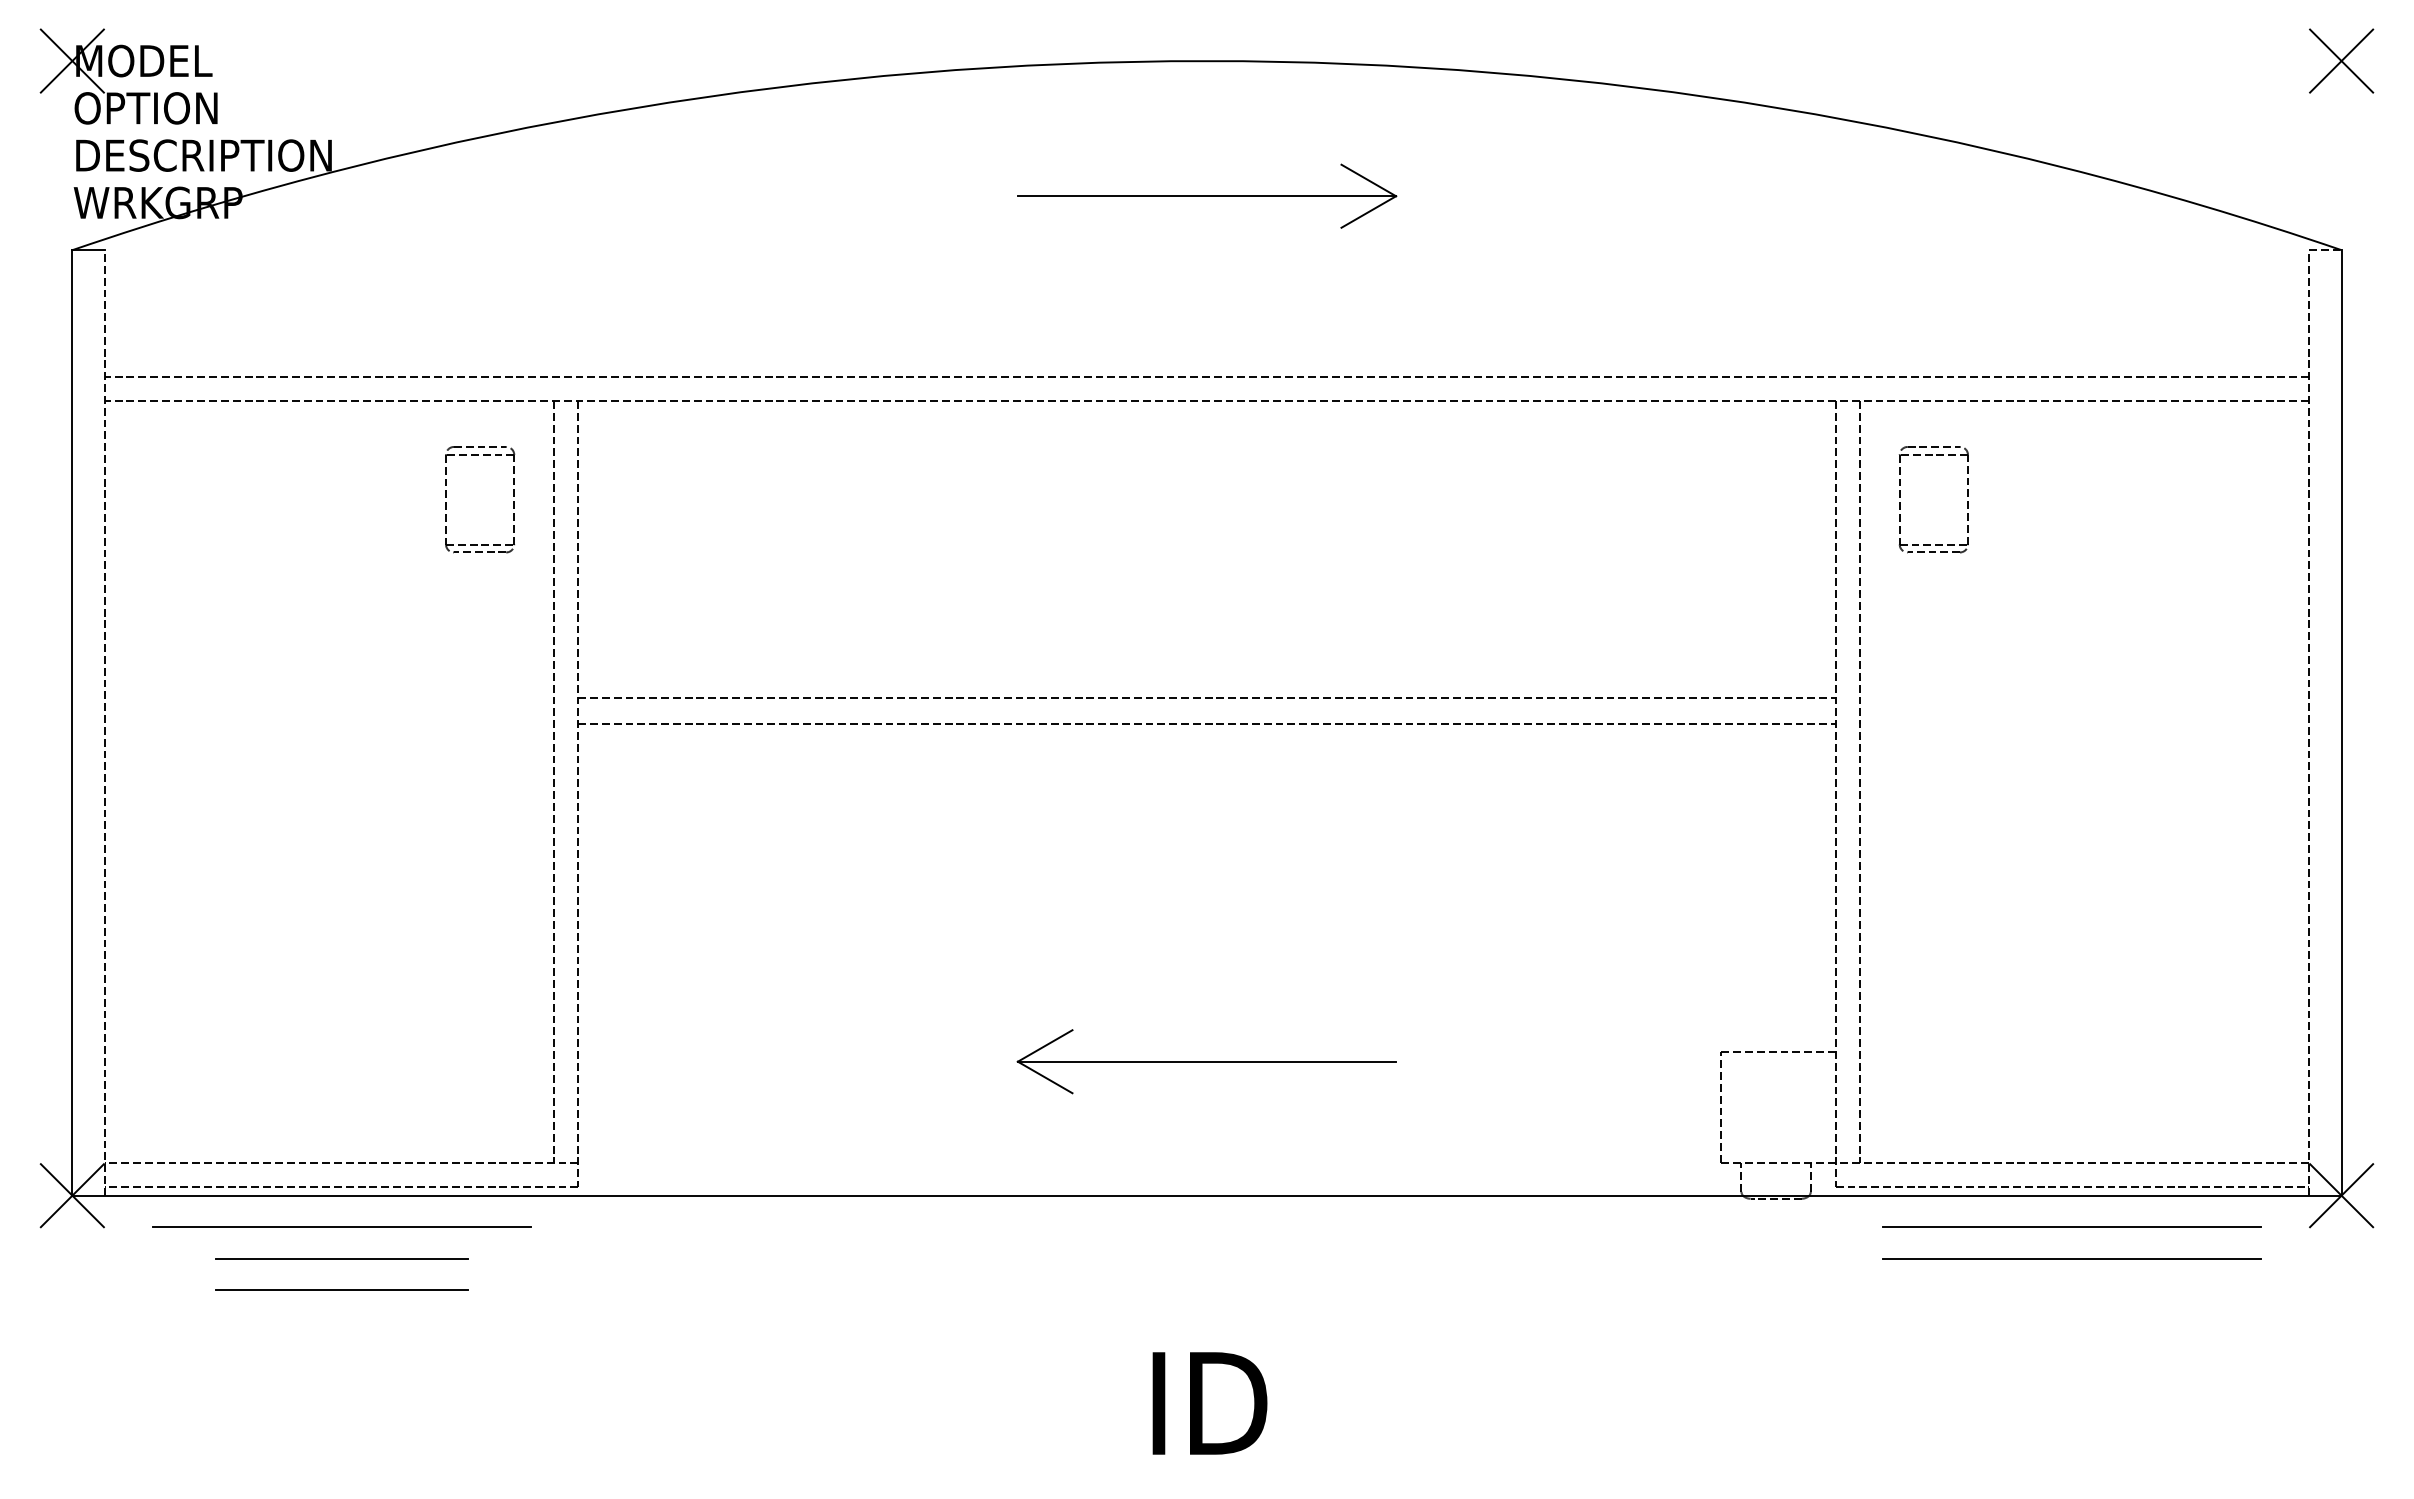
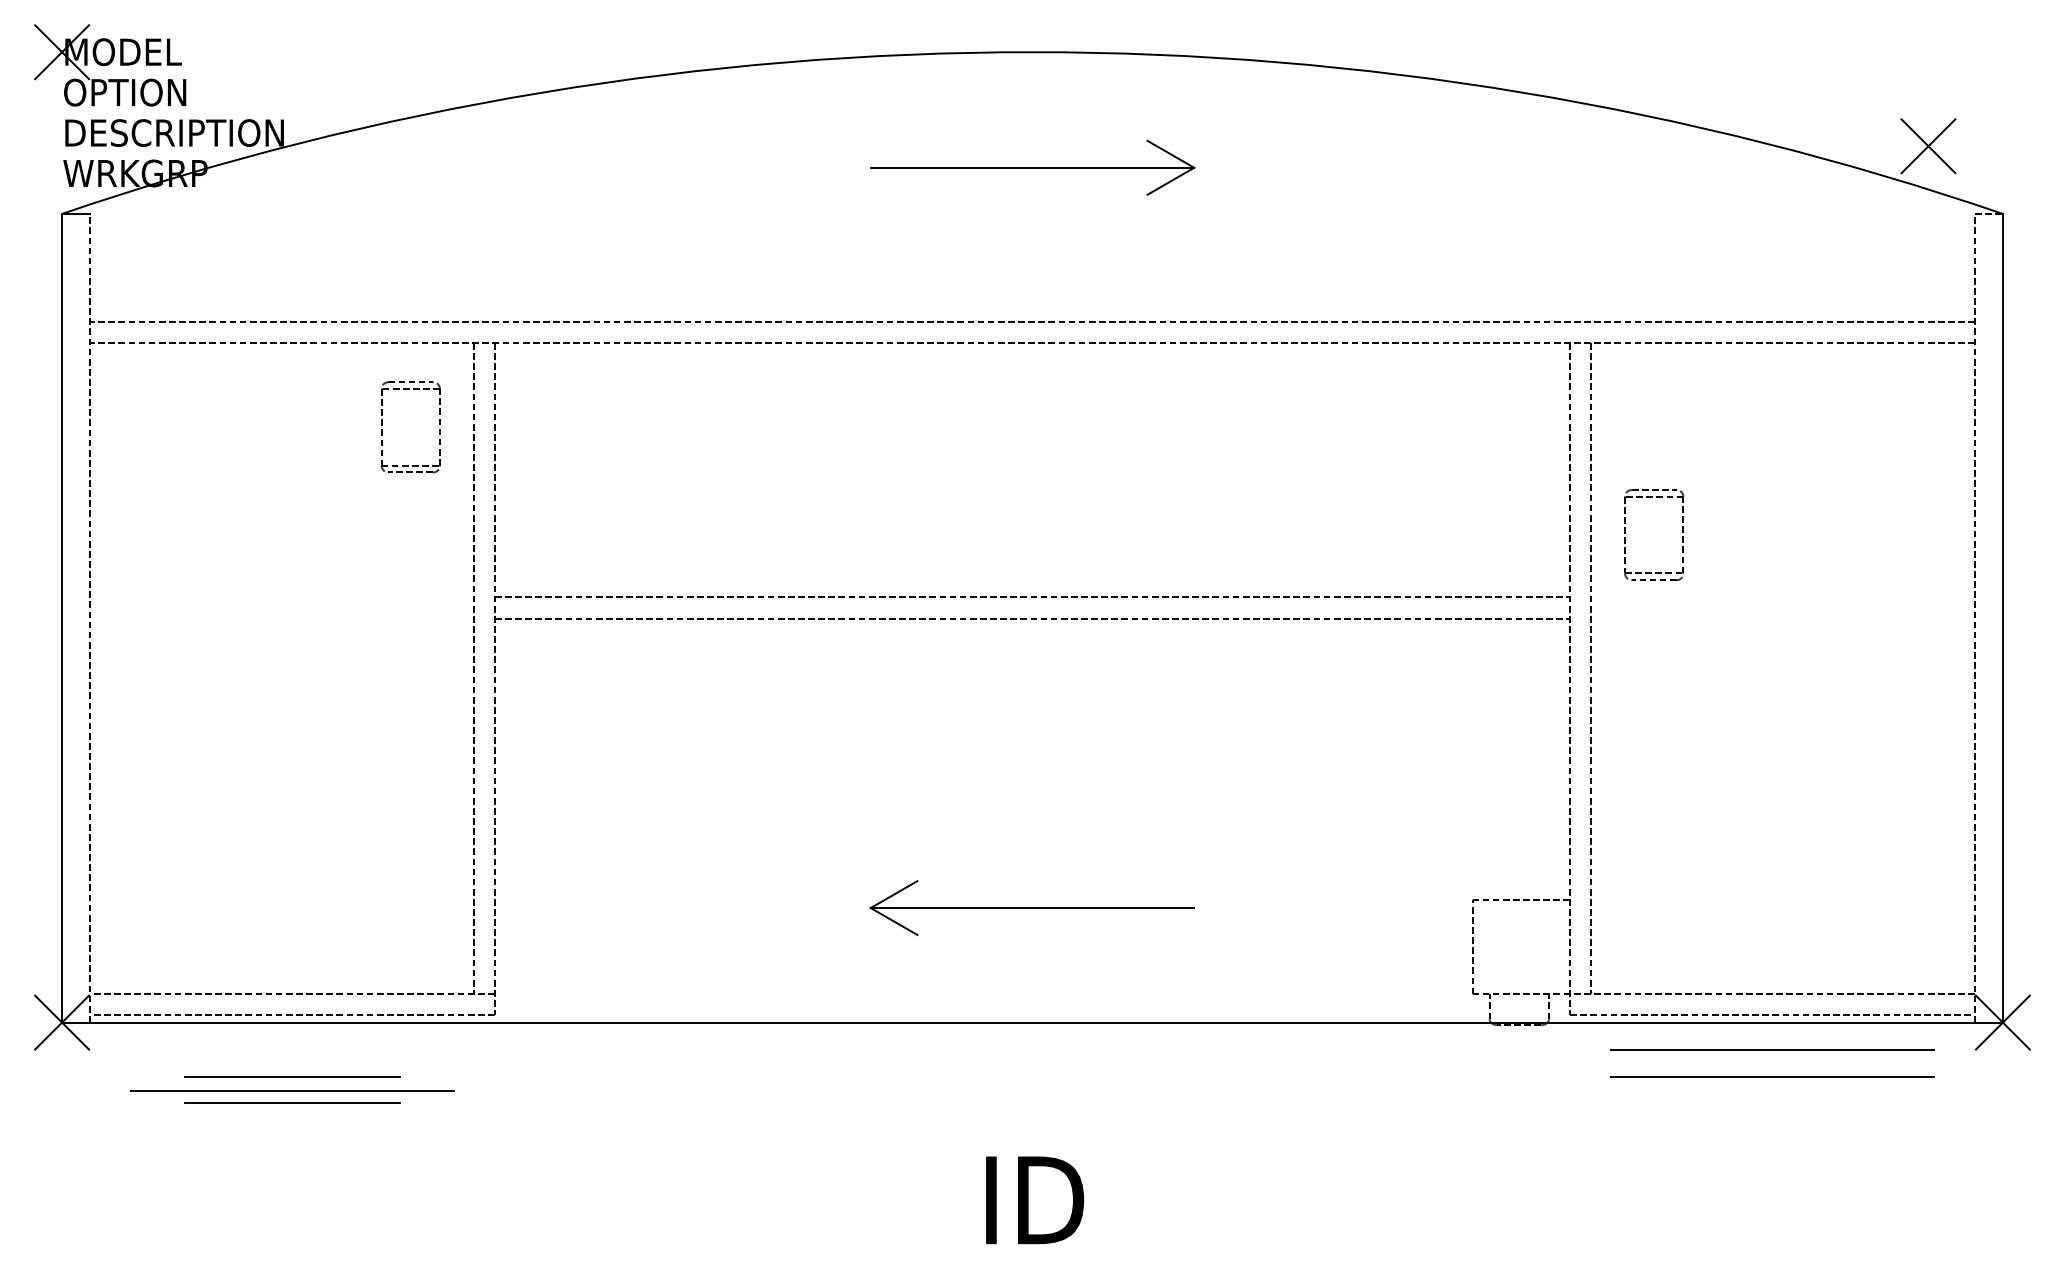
part: (2341, 60) -> (1928, 145), moved
part: (1900, 497) -> (1625, 533), moved
line: (341, 1226) -> (292, 1090), moved

